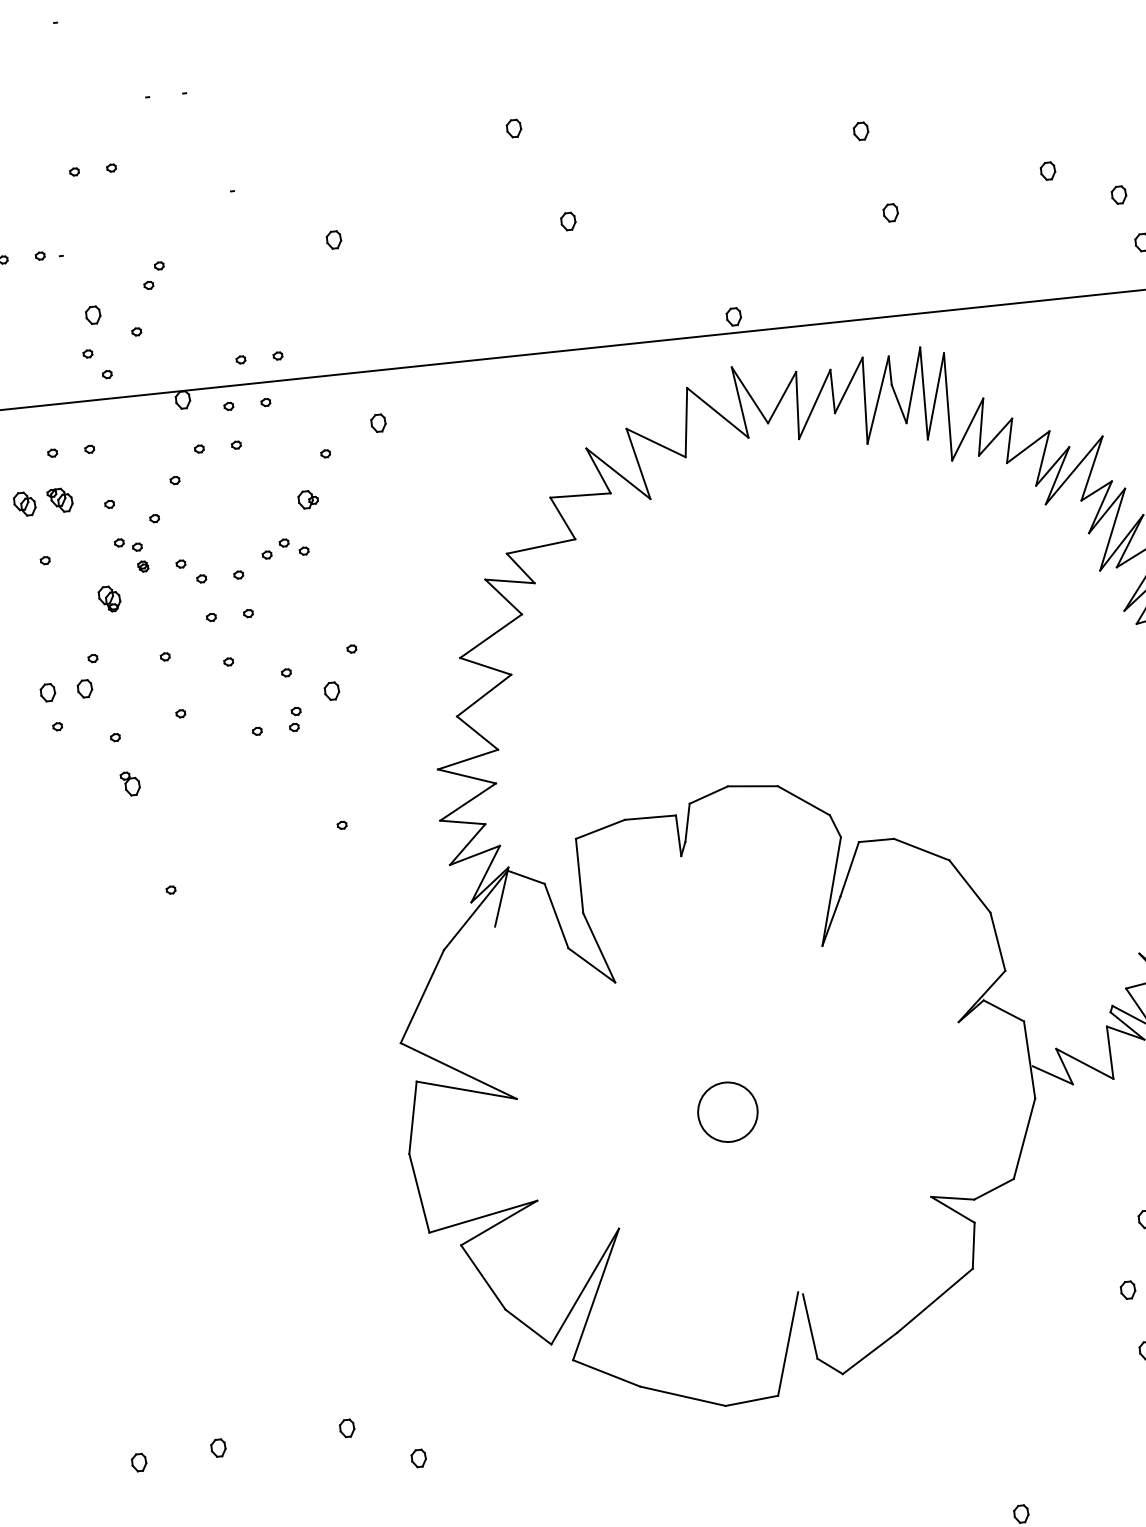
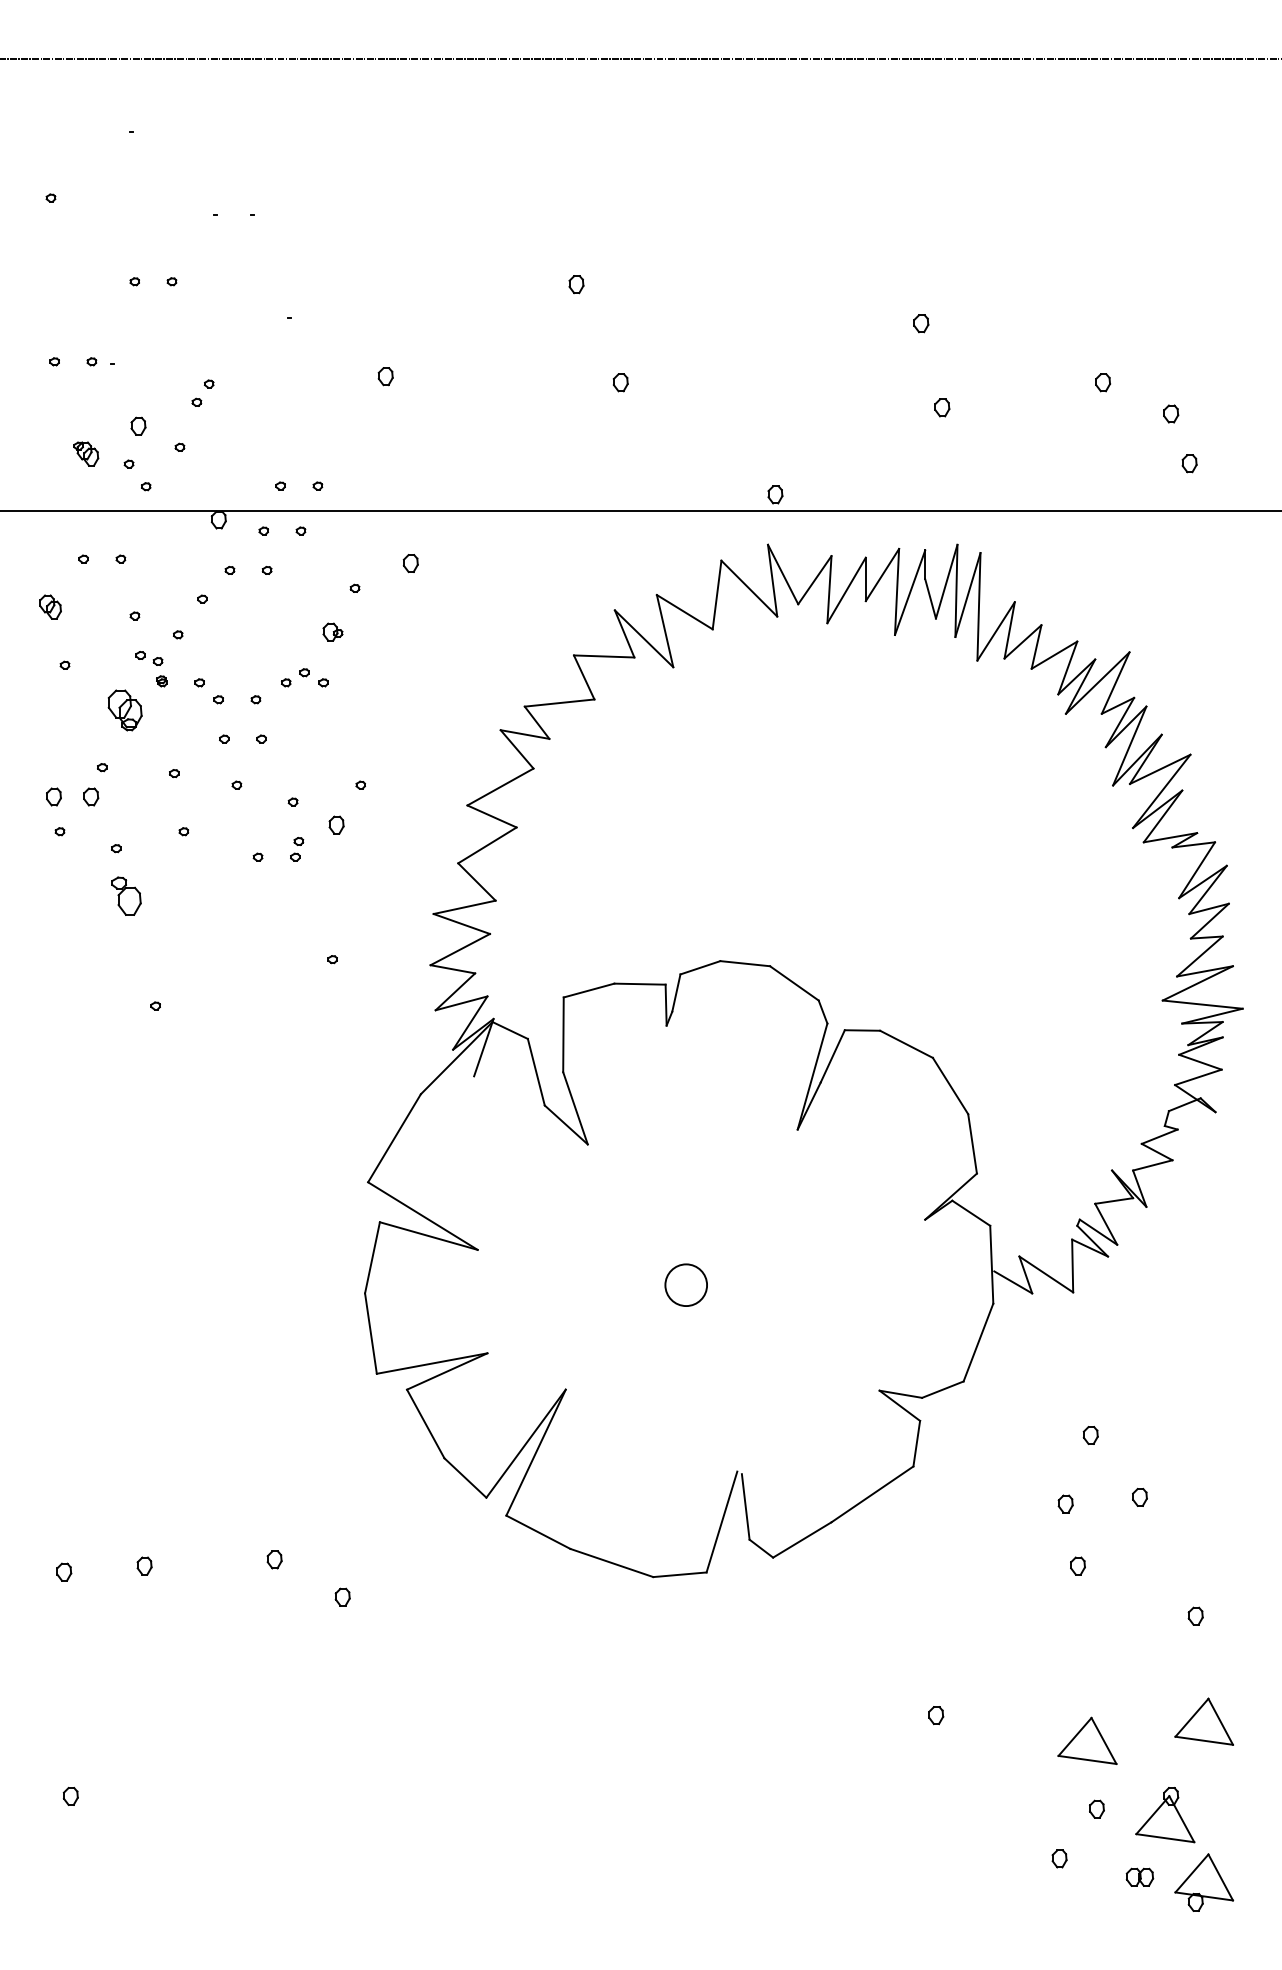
part: (60, 499) -> (86, 453), moved
part: (109, 598) -> (124, 709), size x1.6
part: (130, 783) -> (126, 895), size x1.6
circle: (728, 1112) -> (686, 1285), size x0.7

